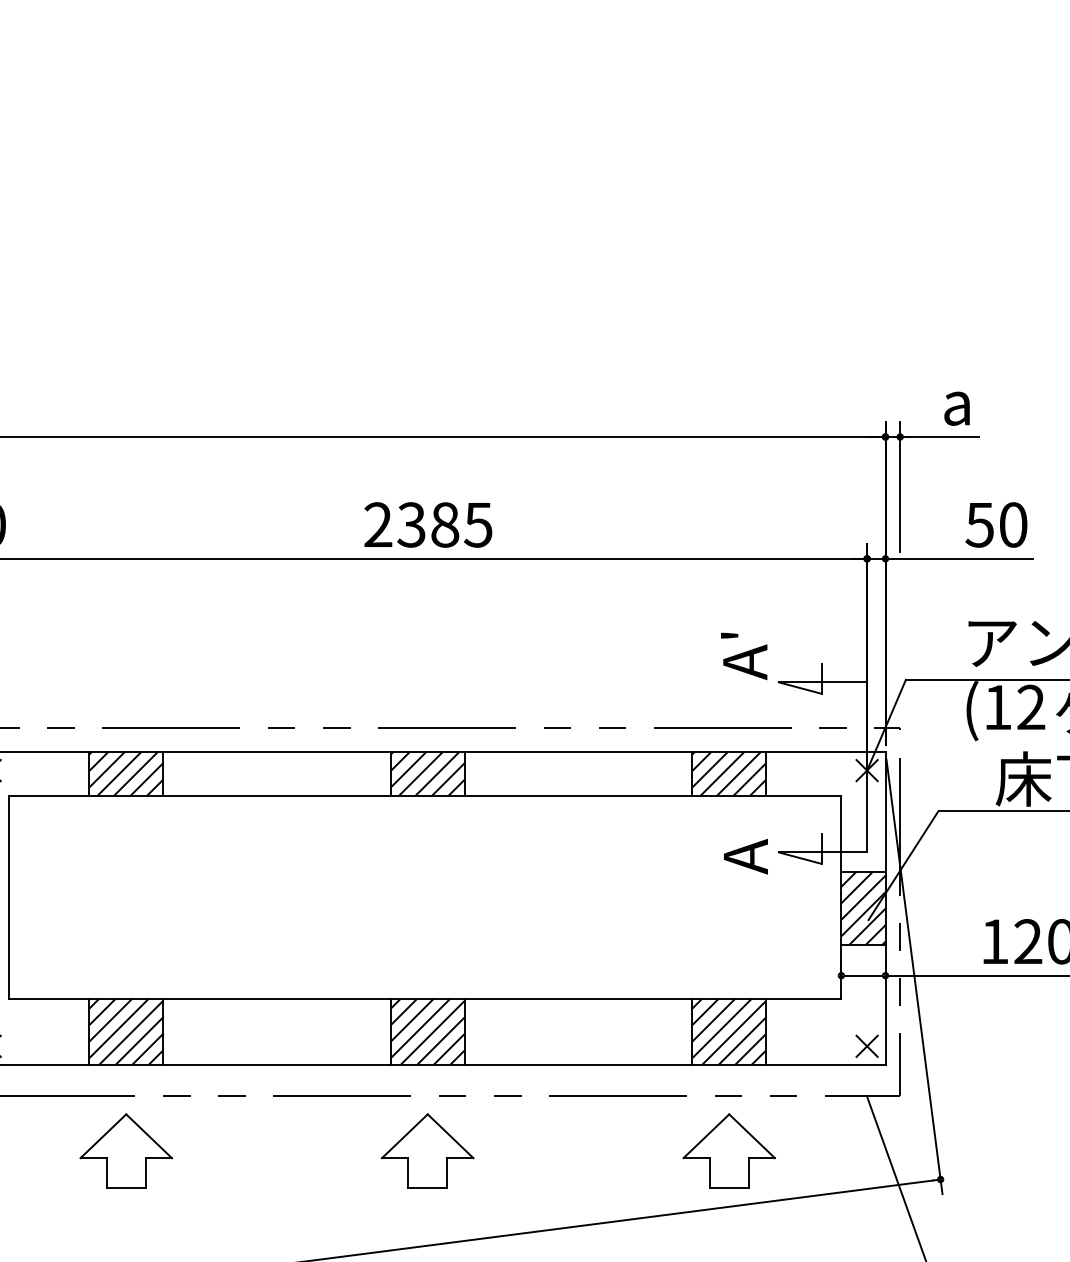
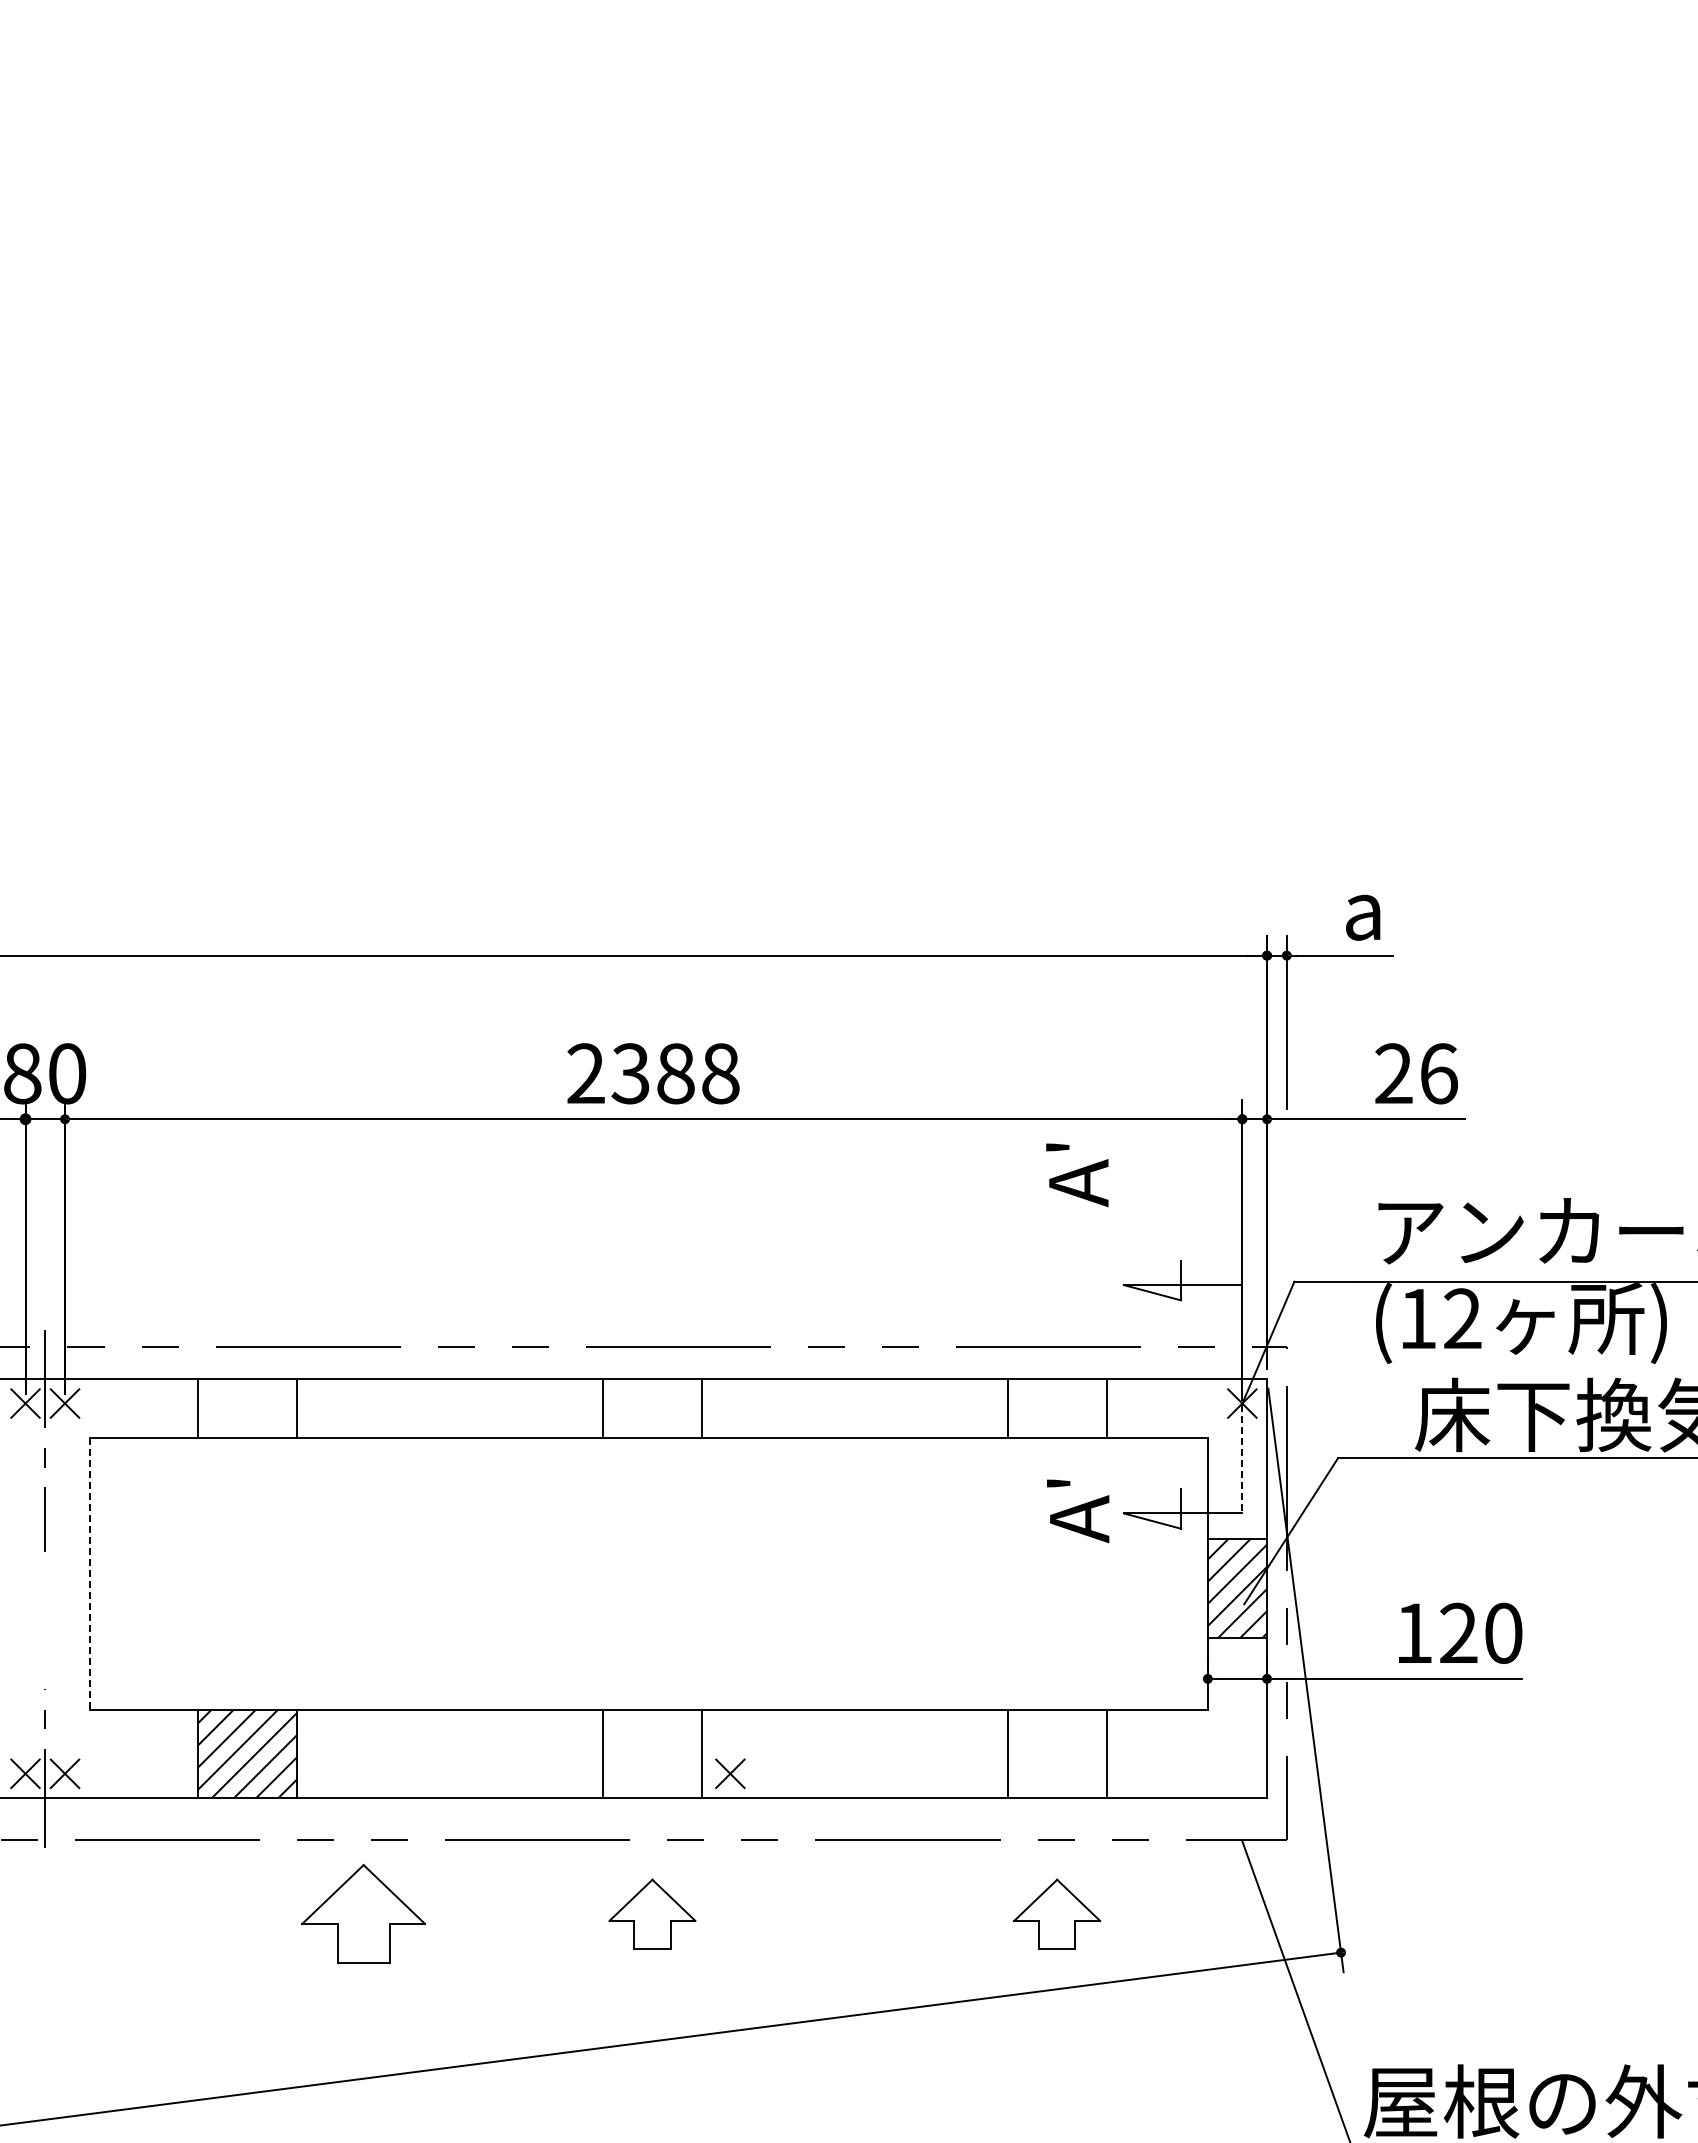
text: (478, 524) -> (720, 1073), 2385 -> 2388
text: (996, 524) -> (1415, 1073), 50 -> 26
text: (744, 656) -> (1077, 1175), moved
hatch: (126, 774) -> (247, 1408), removed
hatch: (427, 774) -> (652, 1408), removed
hatch: (728, 774) -> (1056, 1408), removed
line: (867, 807) -> (1242, 1453), solid -> dashed
text: (730, 830) -> (1058, 1483), A -> A'
line: (8, 897) -> (89, 1573), solid -> dashed
hatch: (427, 1031) -> (652, 1753), removed
hatch: (728, 1031) -> (1056, 1753), removed
part: (867, 1046) -> (730, 1773), moved
part: (126, 1150) -> (363, 1913), moved
part: (427, 1150) -> (652, 1913), size x0.7
part: (728, 1150) -> (1056, 1913), size x0.7

